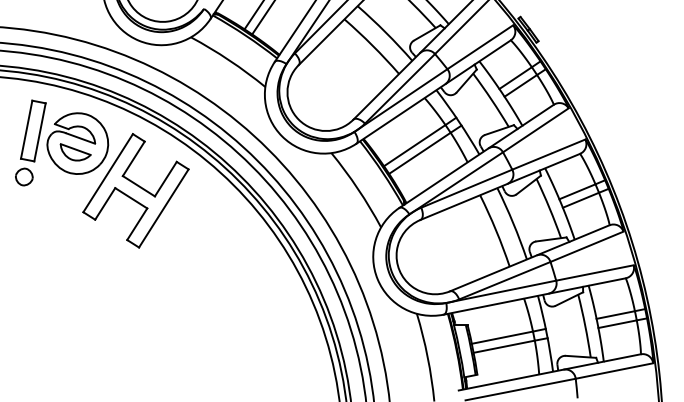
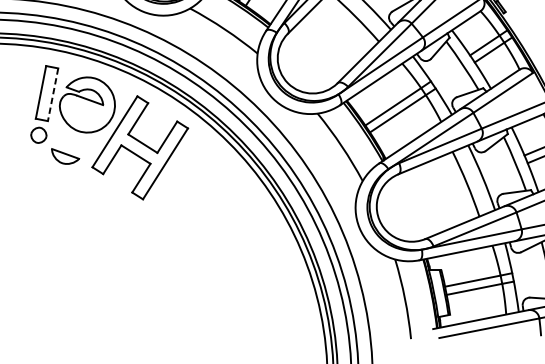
line: (40, 132) -> (53, 94), solid -> dashed
part: (75, 152) -> (65, 156), moved

